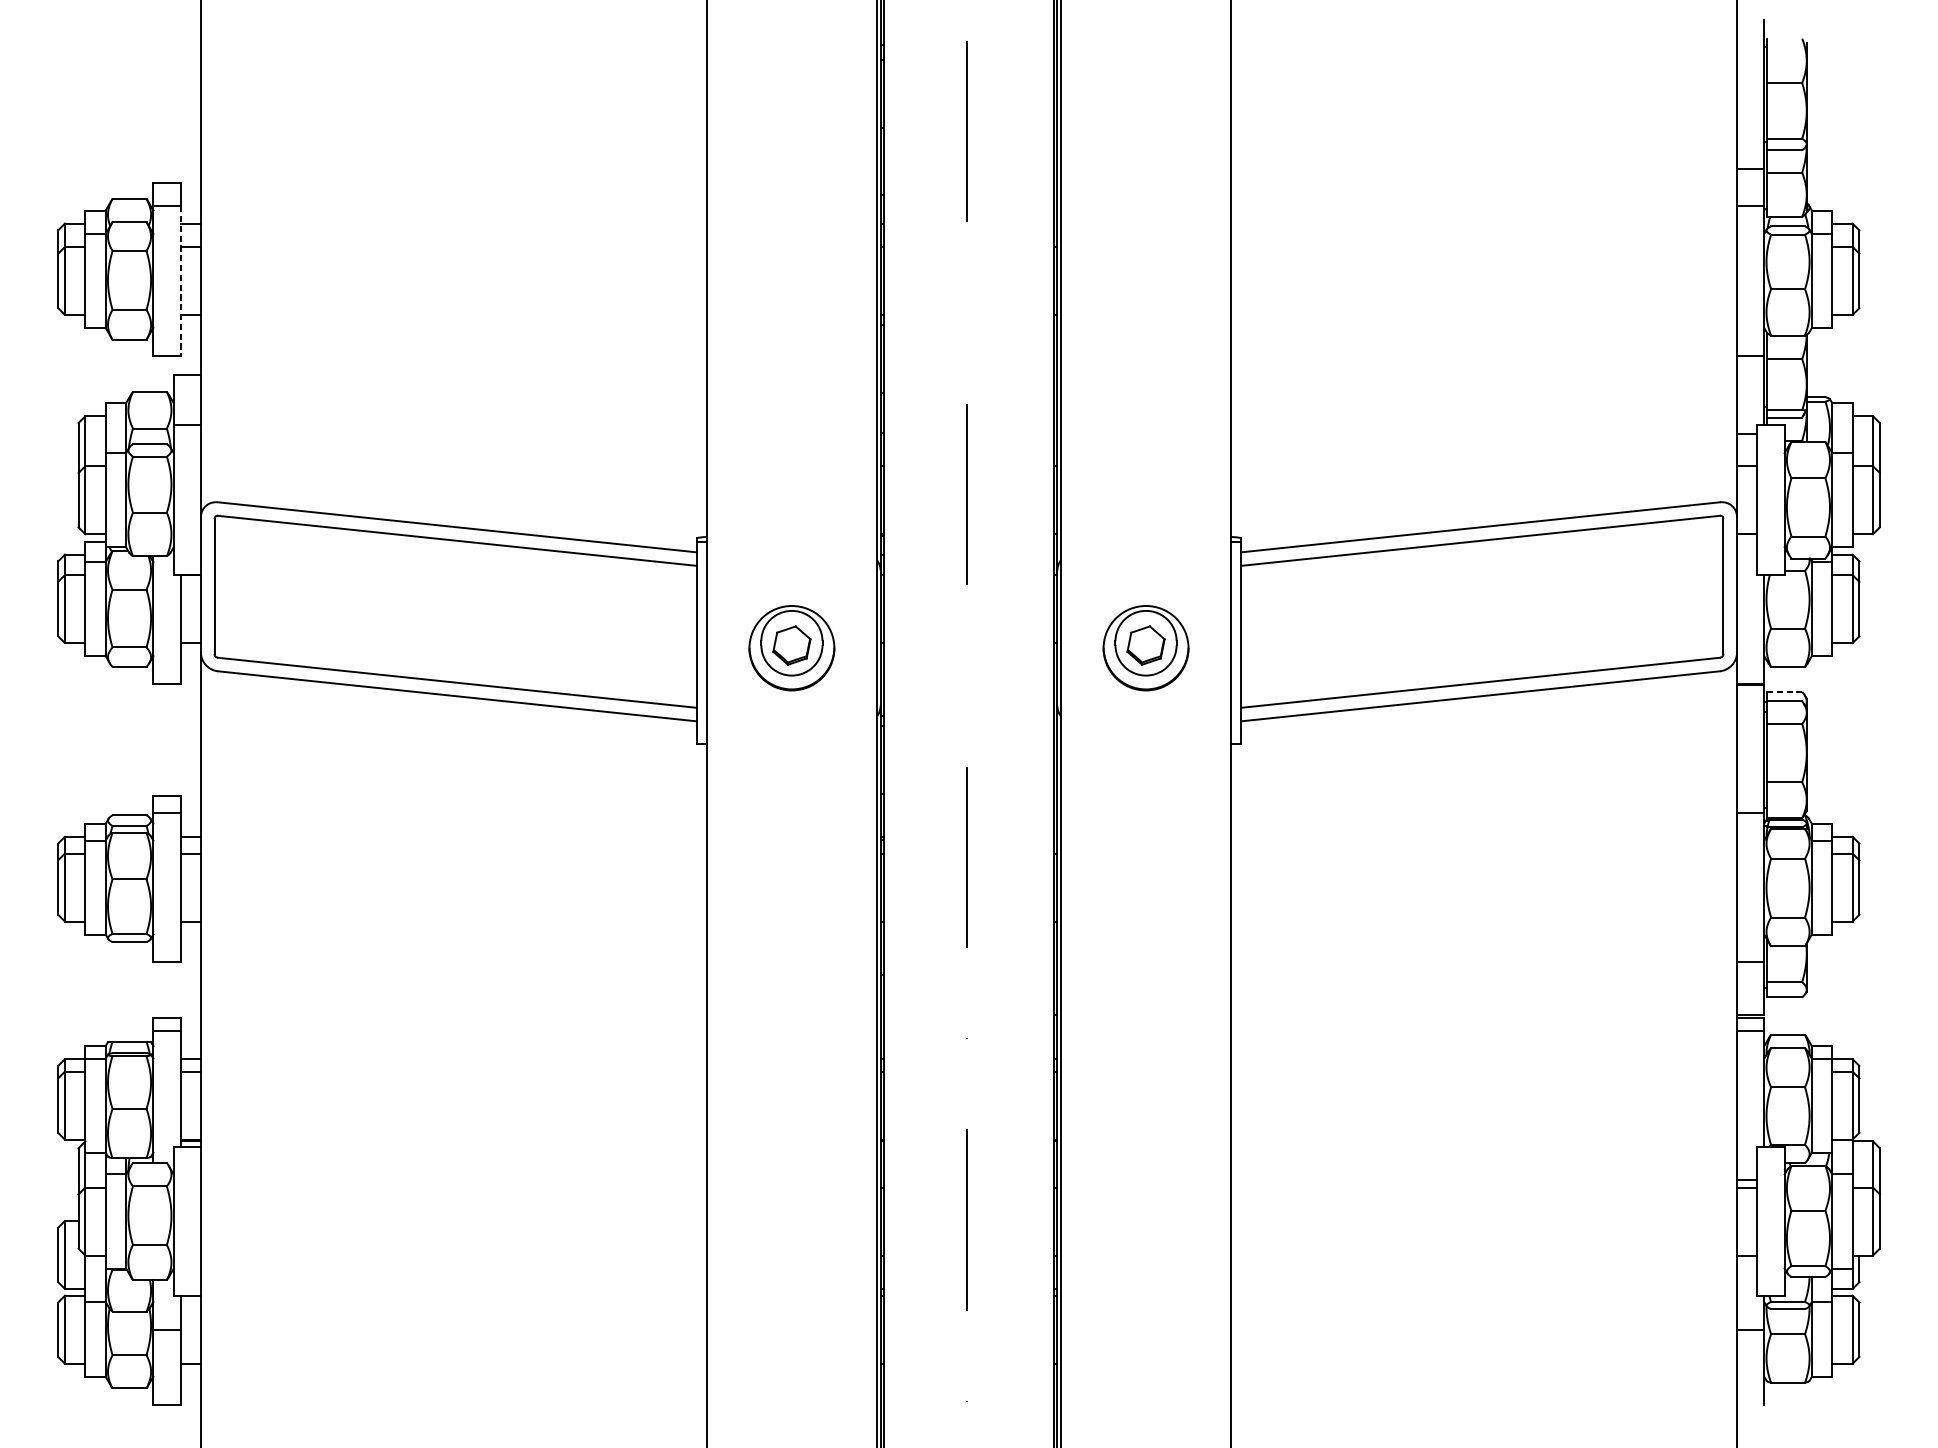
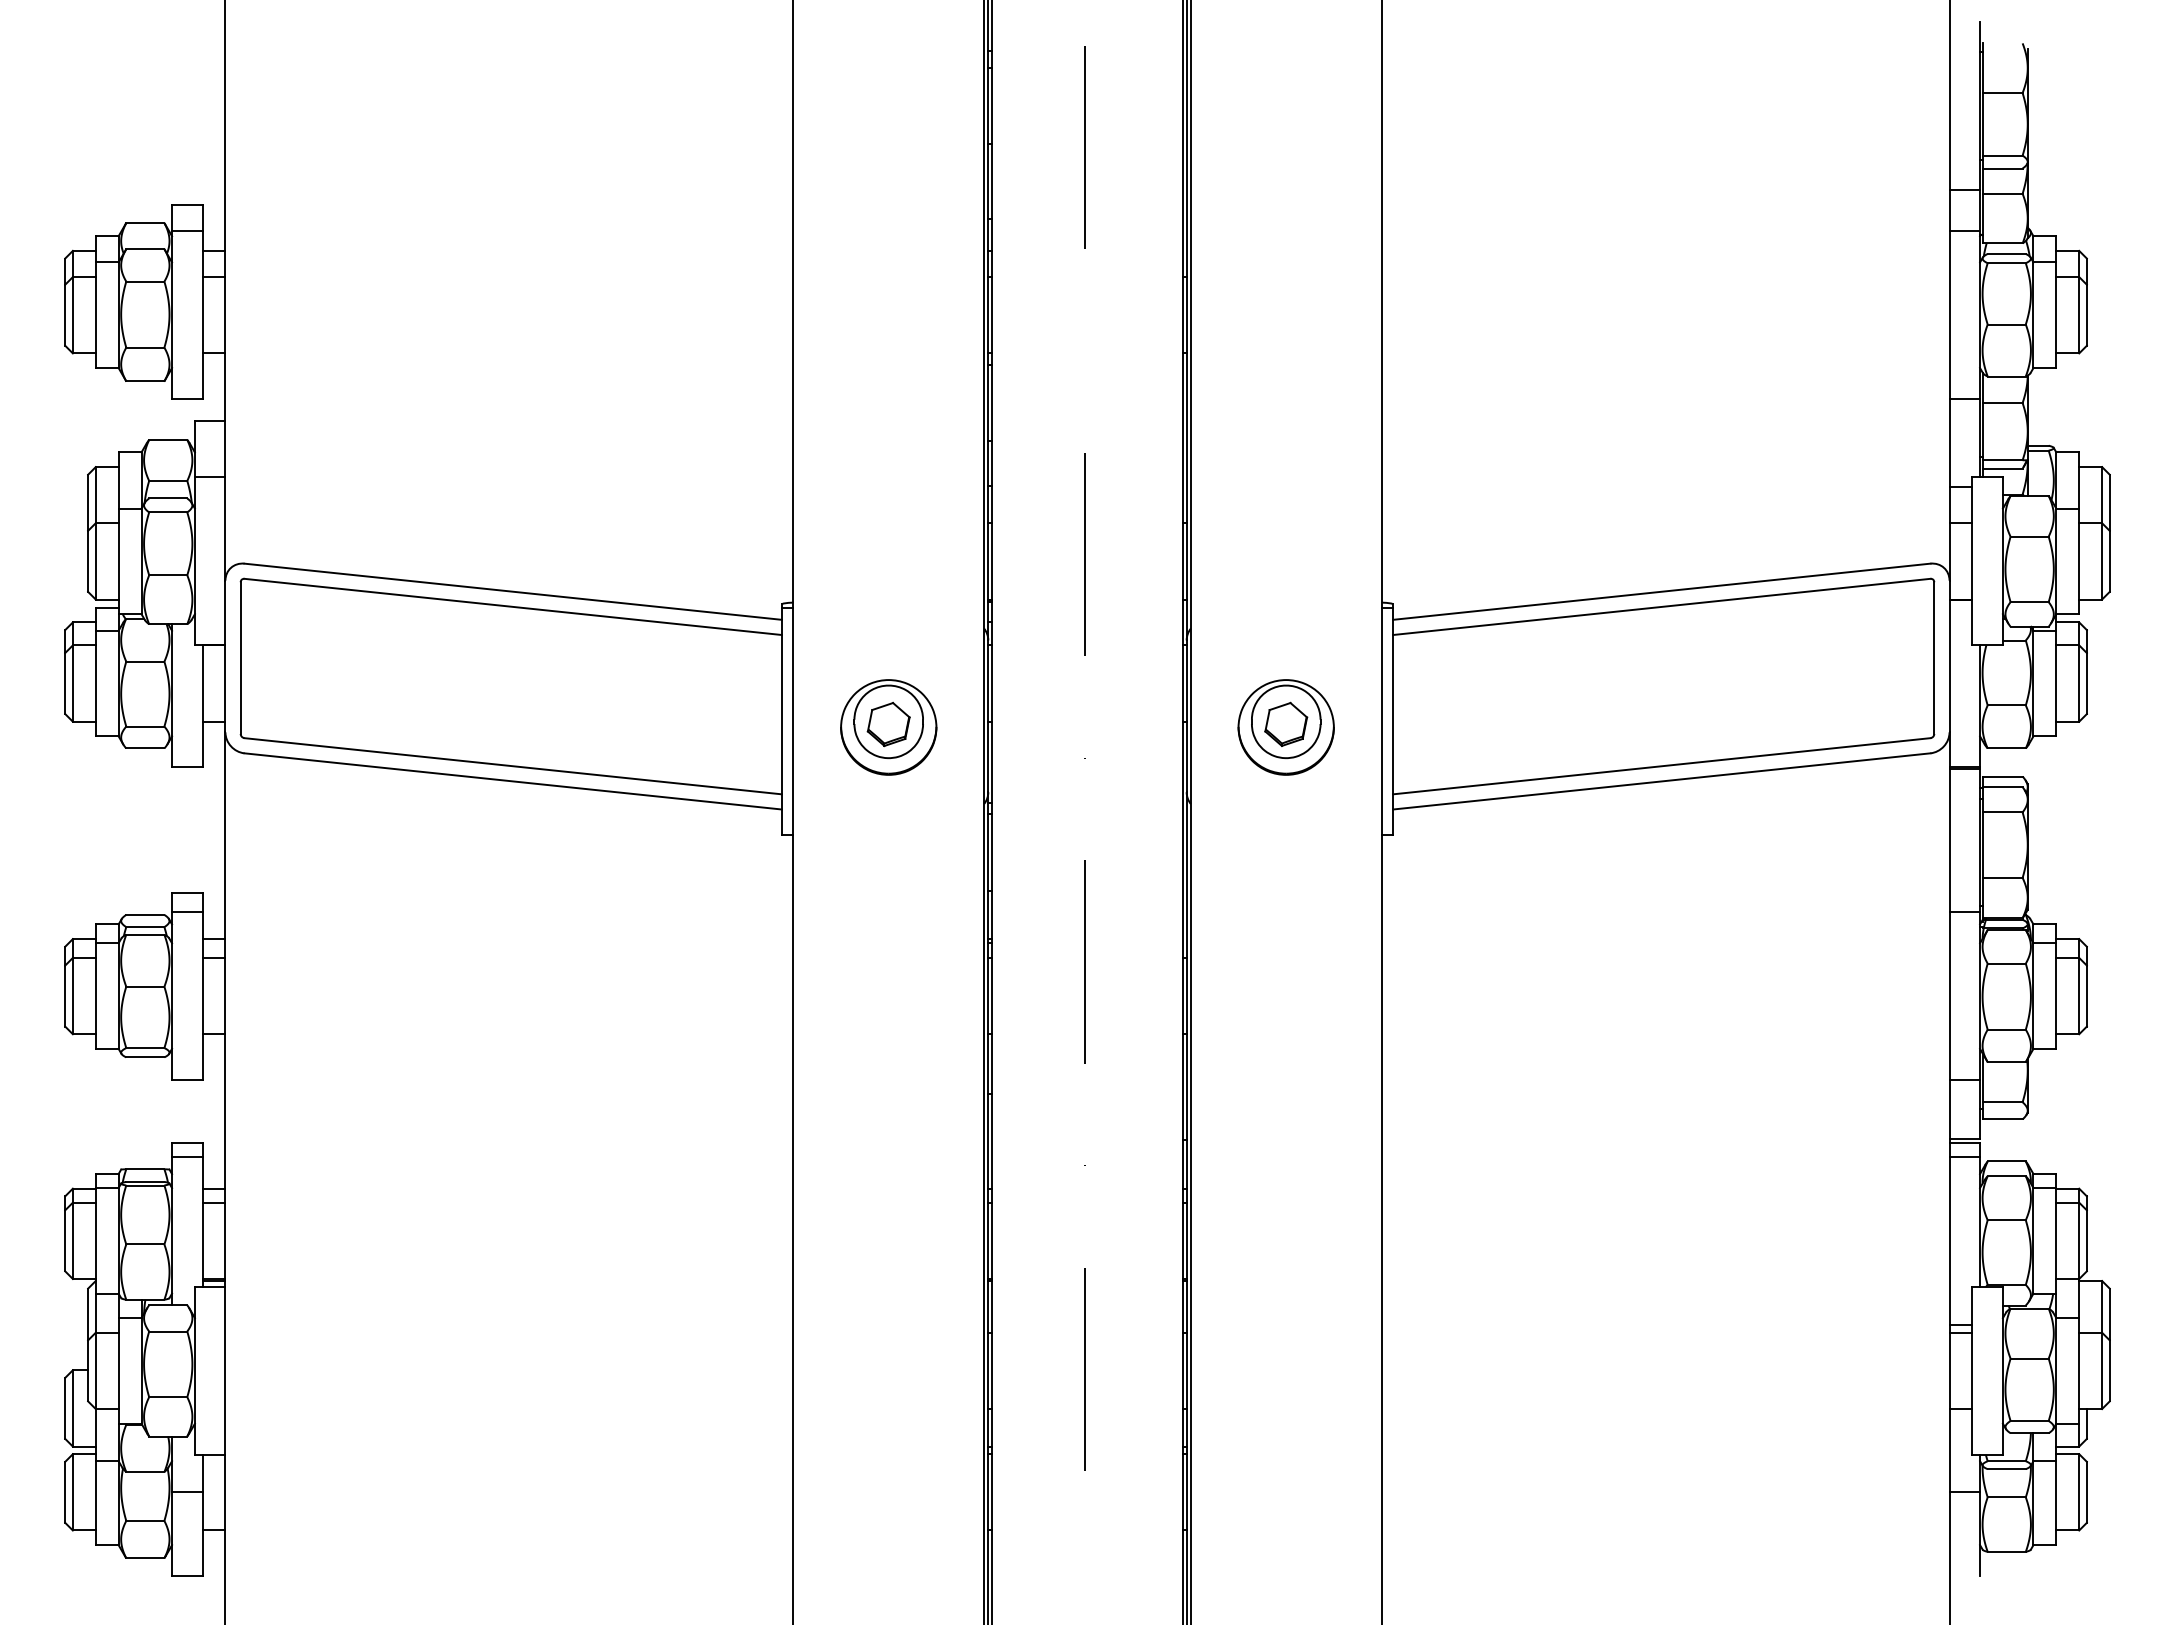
line: (180, 281) -> (202, 315), dashed -> solid
line: (1784, 691) -> (2002, 776), dashed -> solid

